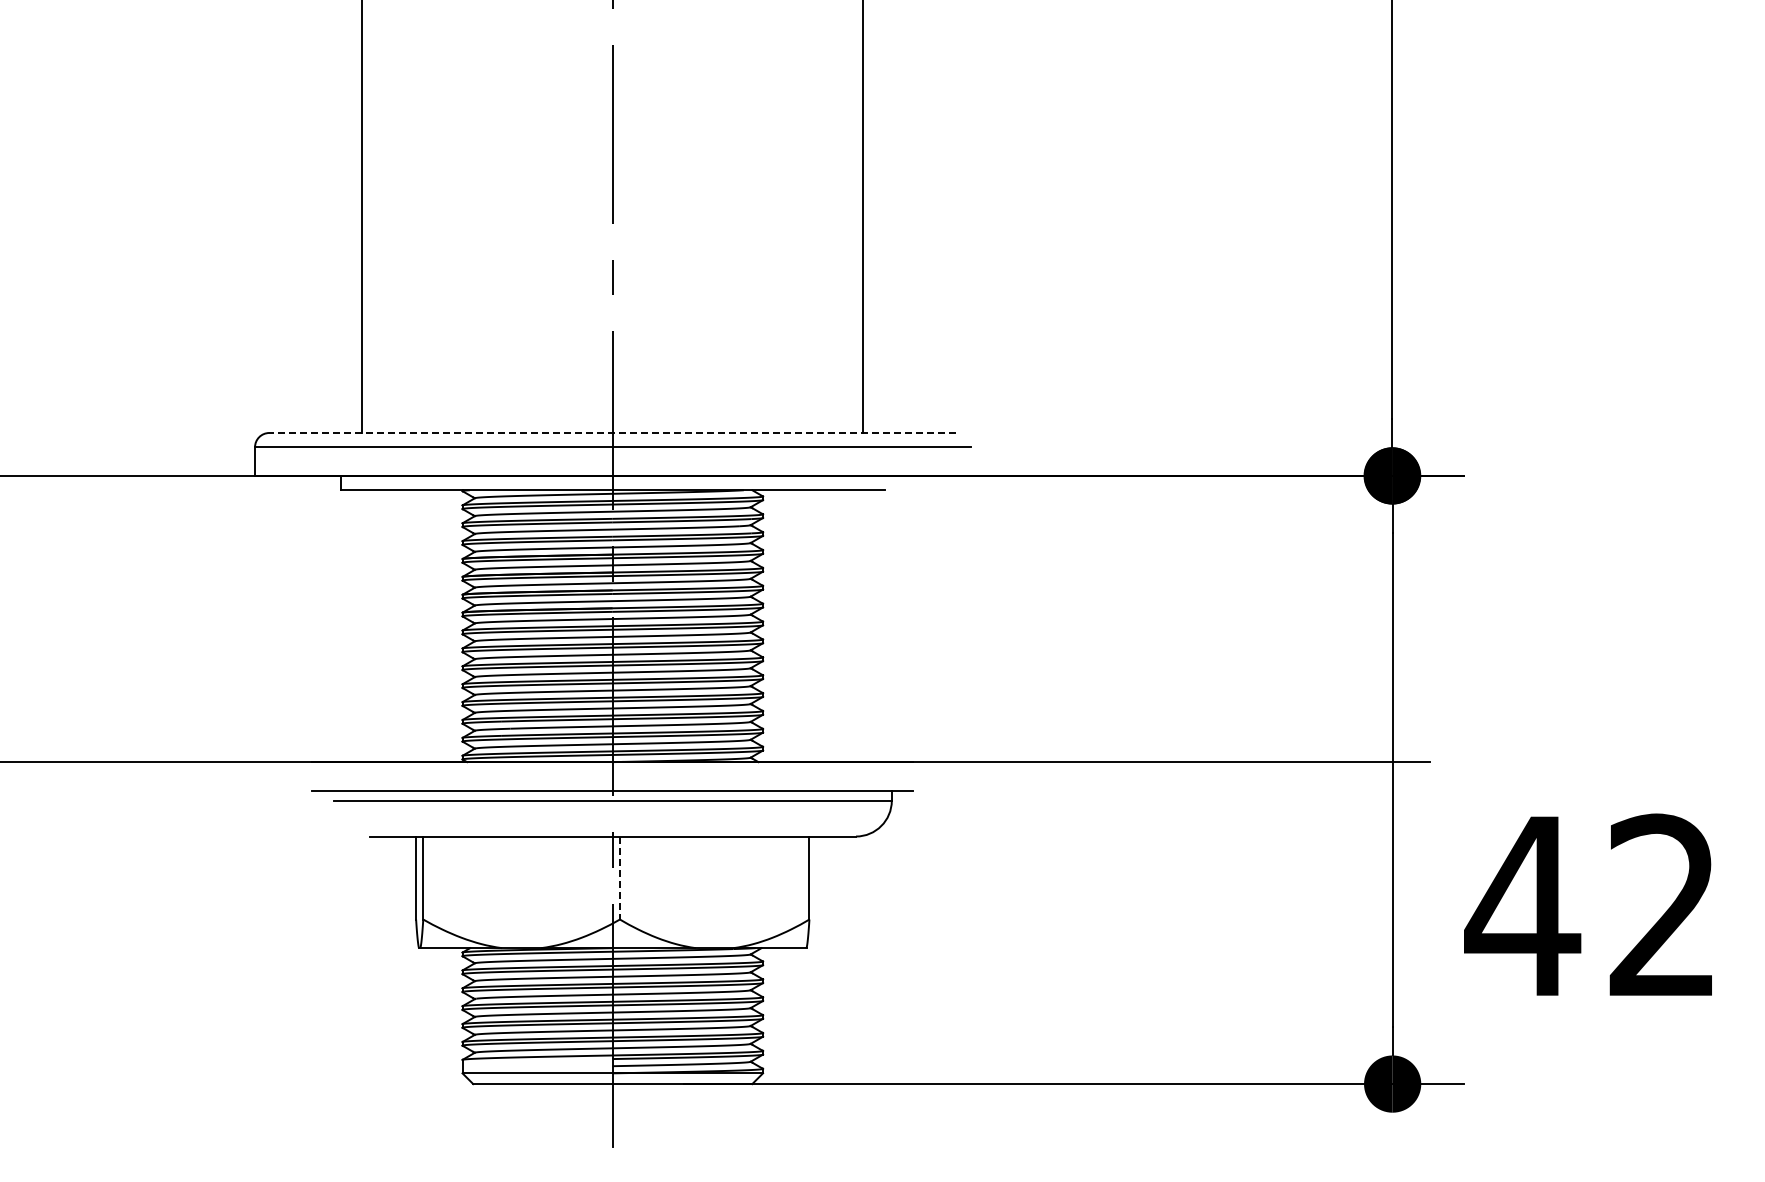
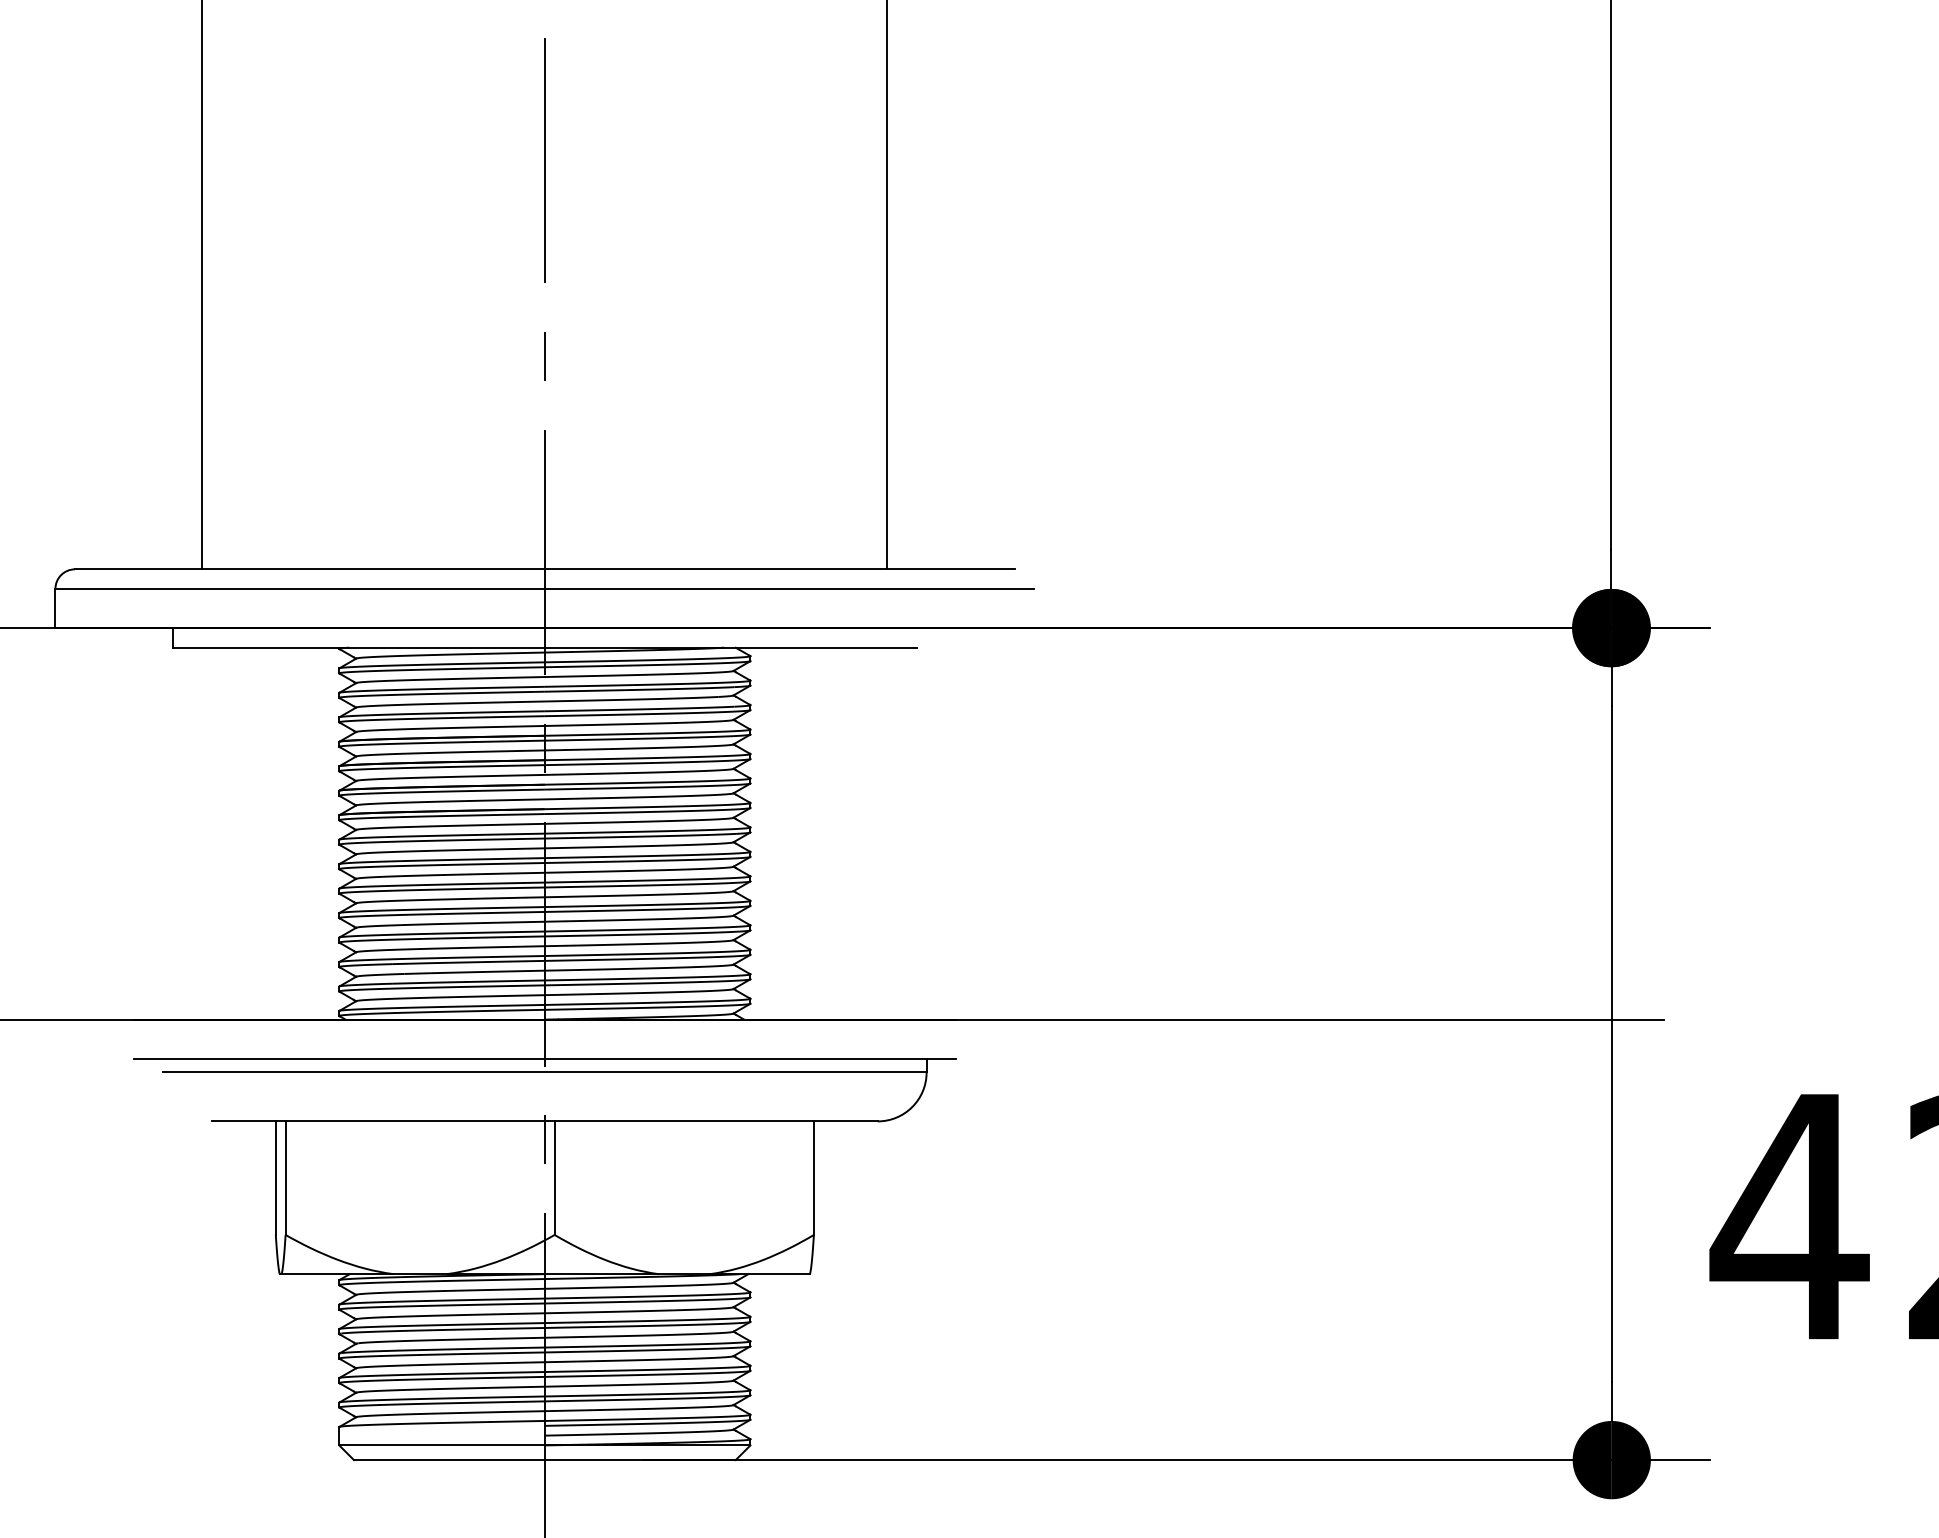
line: (612, 433) -> (544, 570), dashed -> solid
line: (619, 878) -> (554, 1178), dashed -> solid

